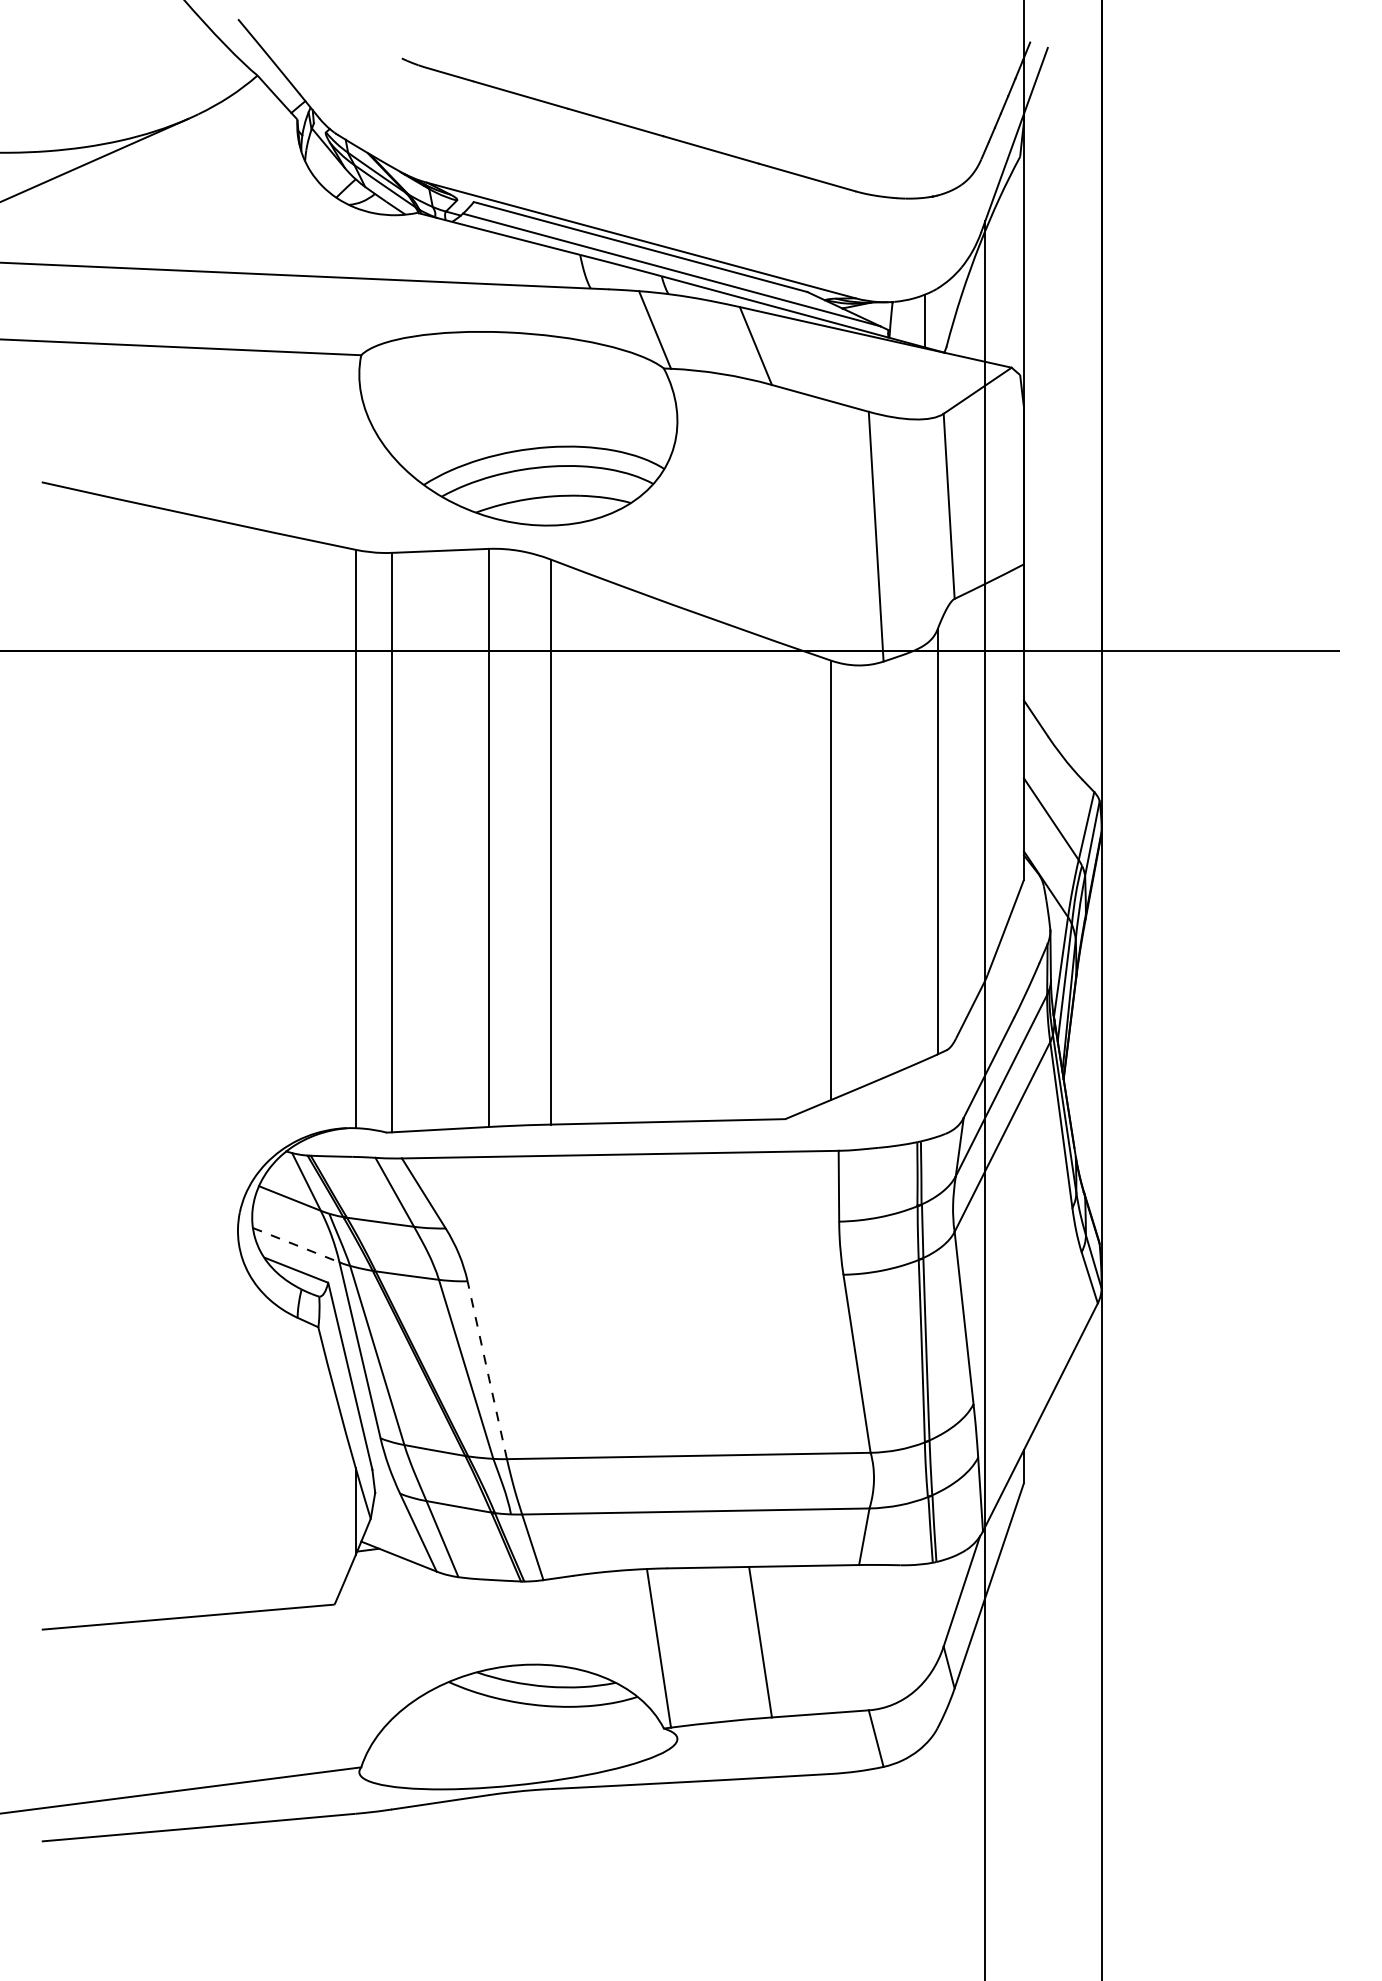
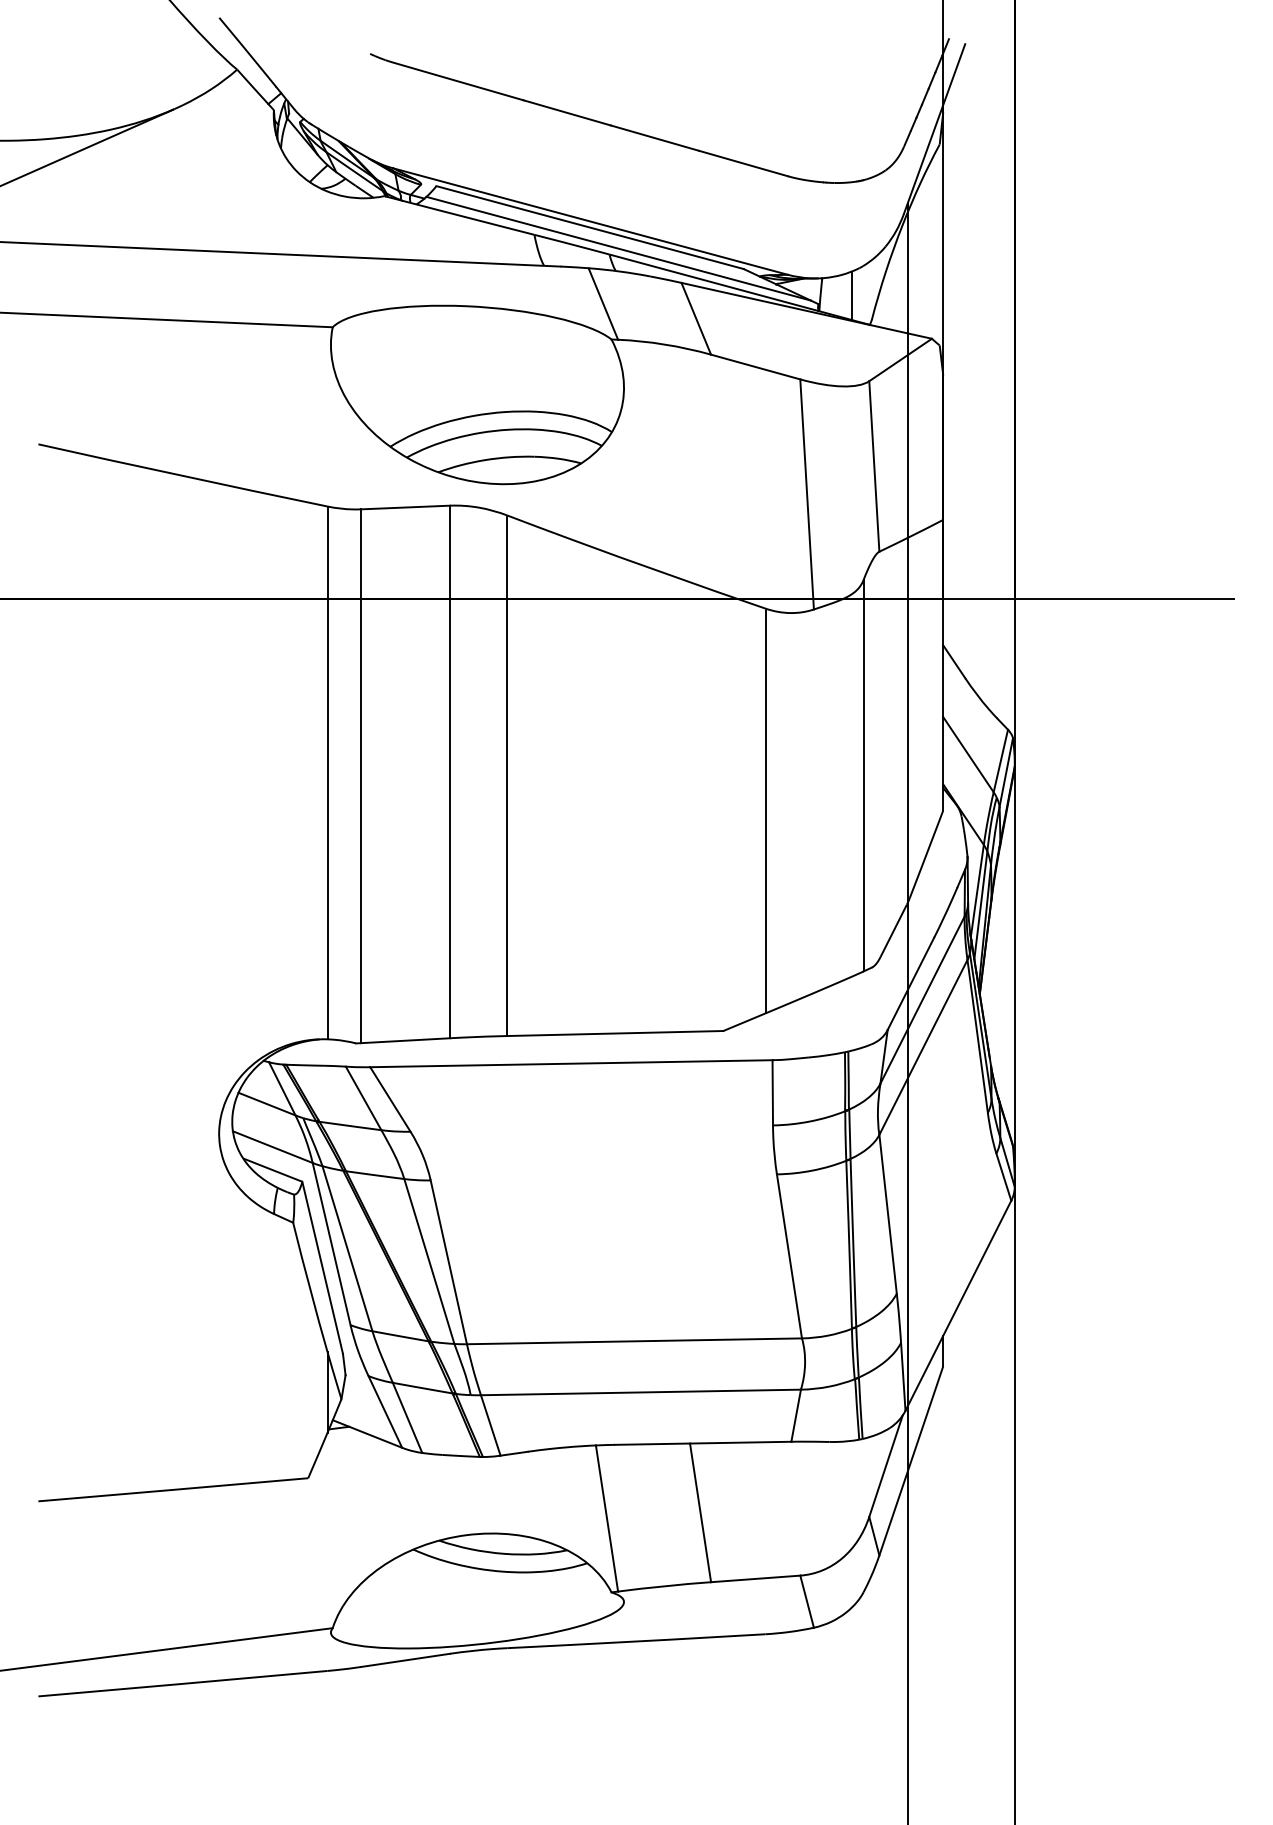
line: (295, 1245) -> (272, 1147), dashed -> solid
line: (486, 1370) -> (448, 1262), dashed -> solid

